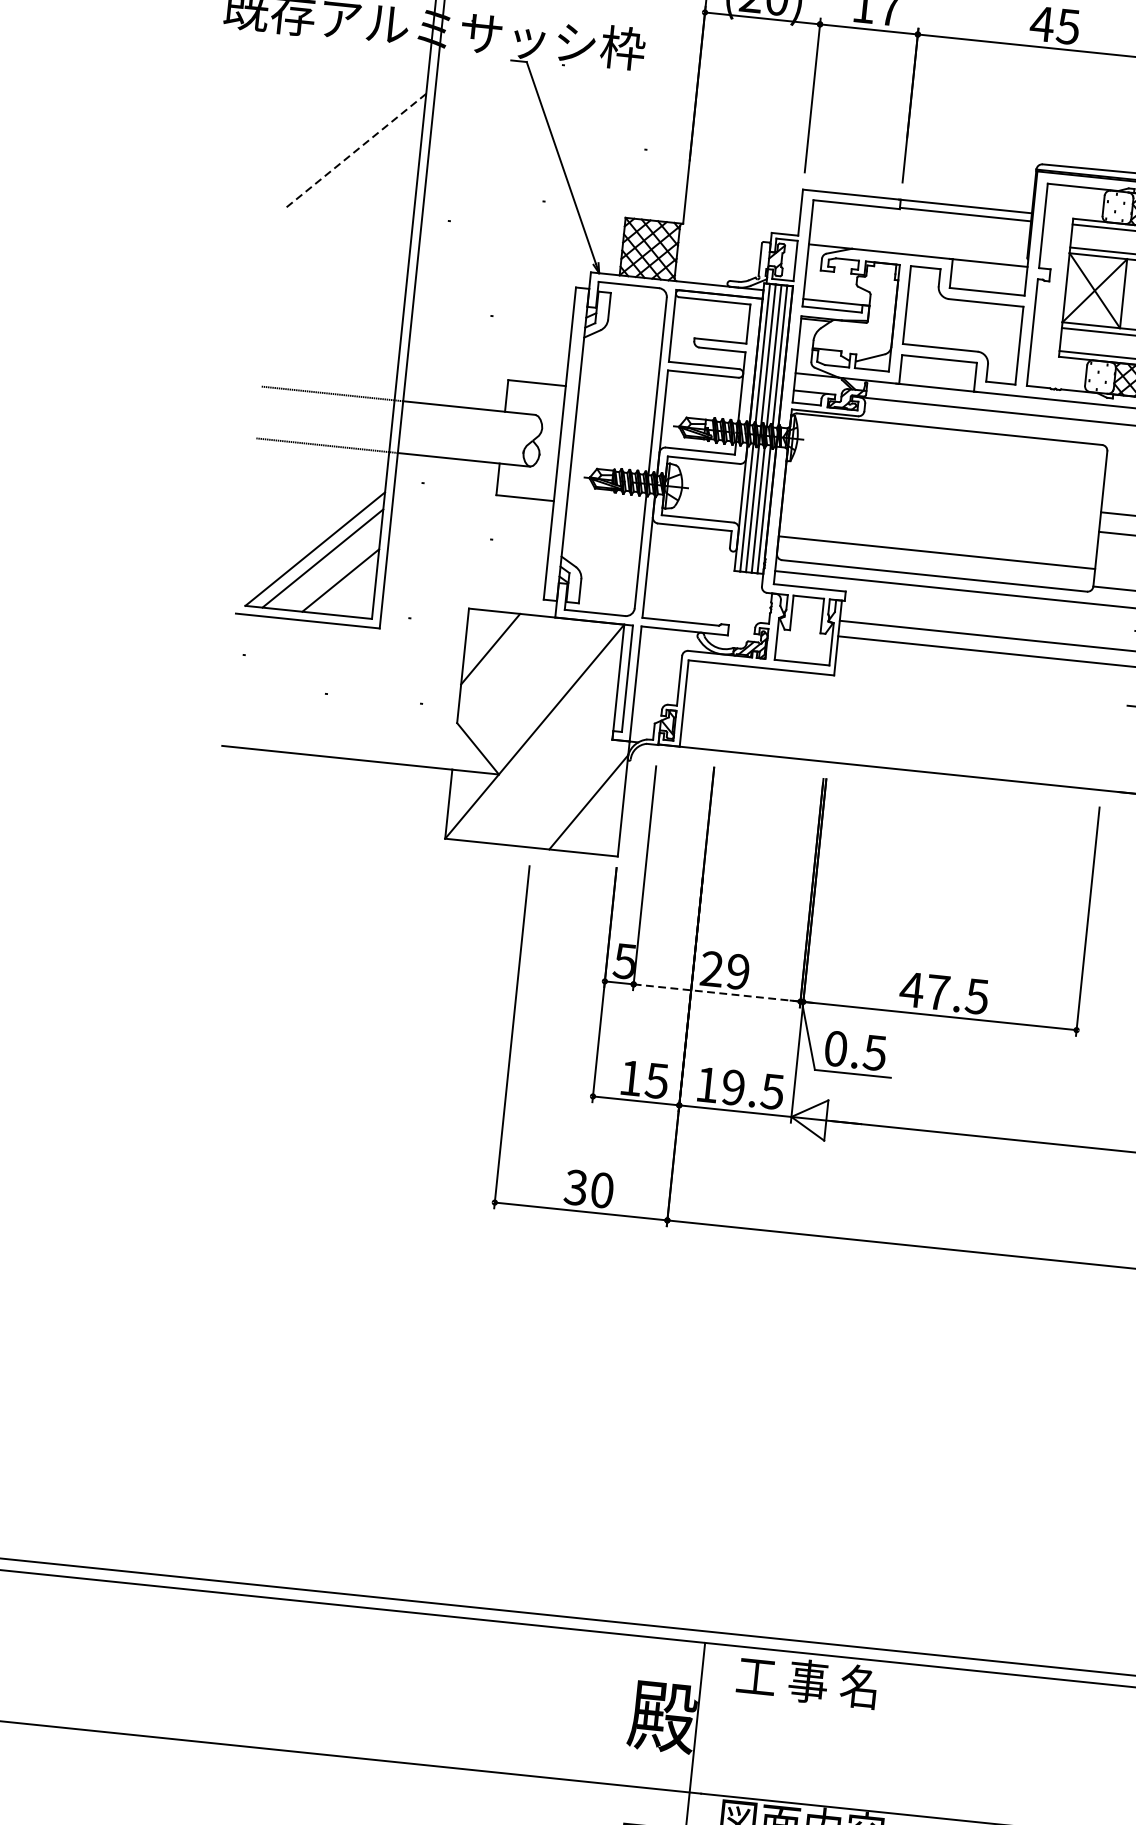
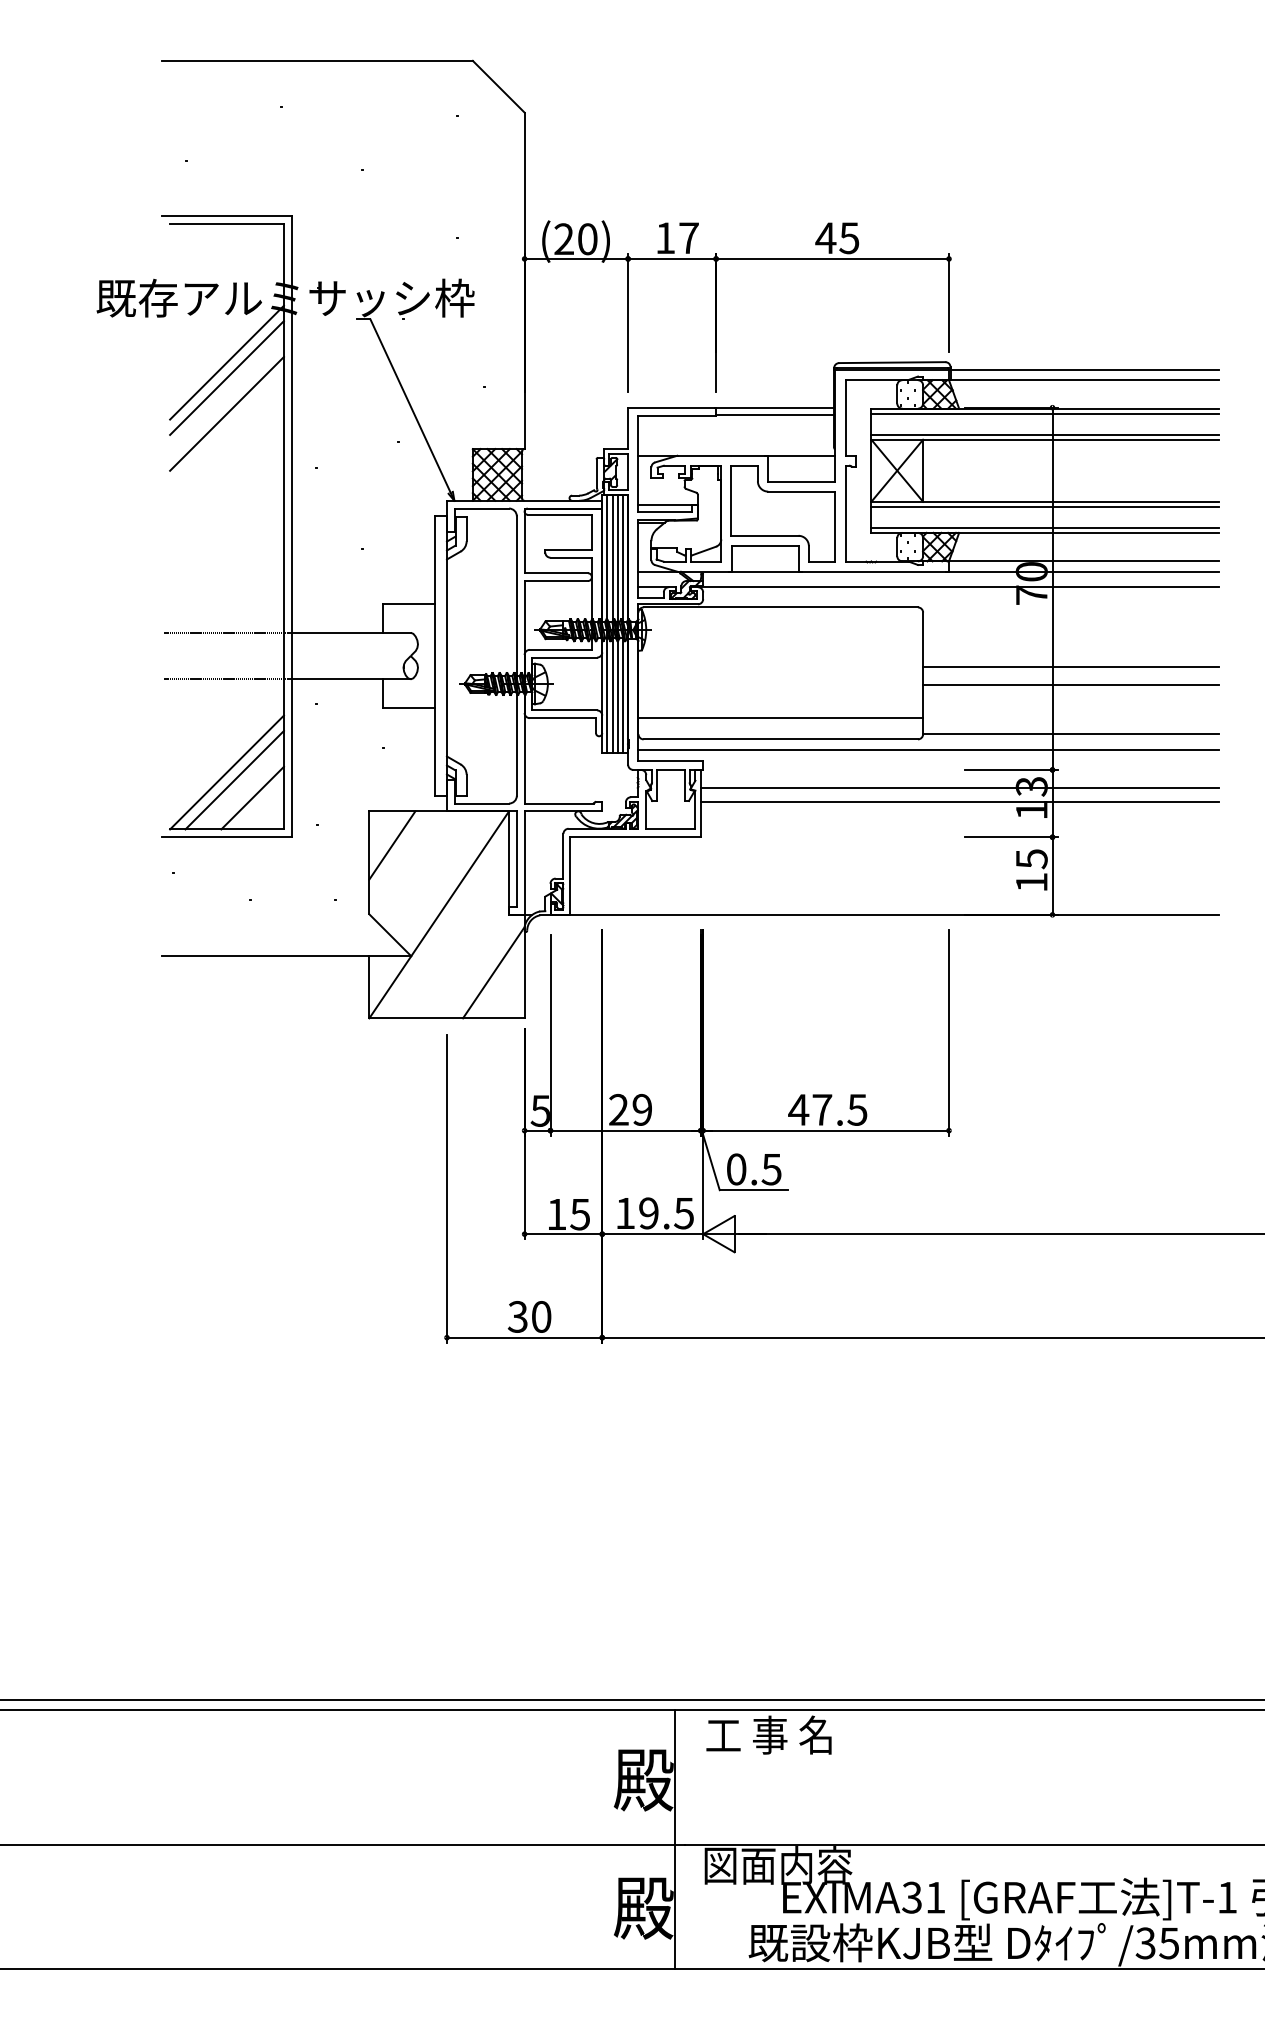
line: (361, 93) -> (226, 362), added
line: (360, 110) -> (226, 377), added
line: (357, 150) -> (227, 413), dashed -> solid
line: (717, 992) -> (625, 1130), dashed -> solid

